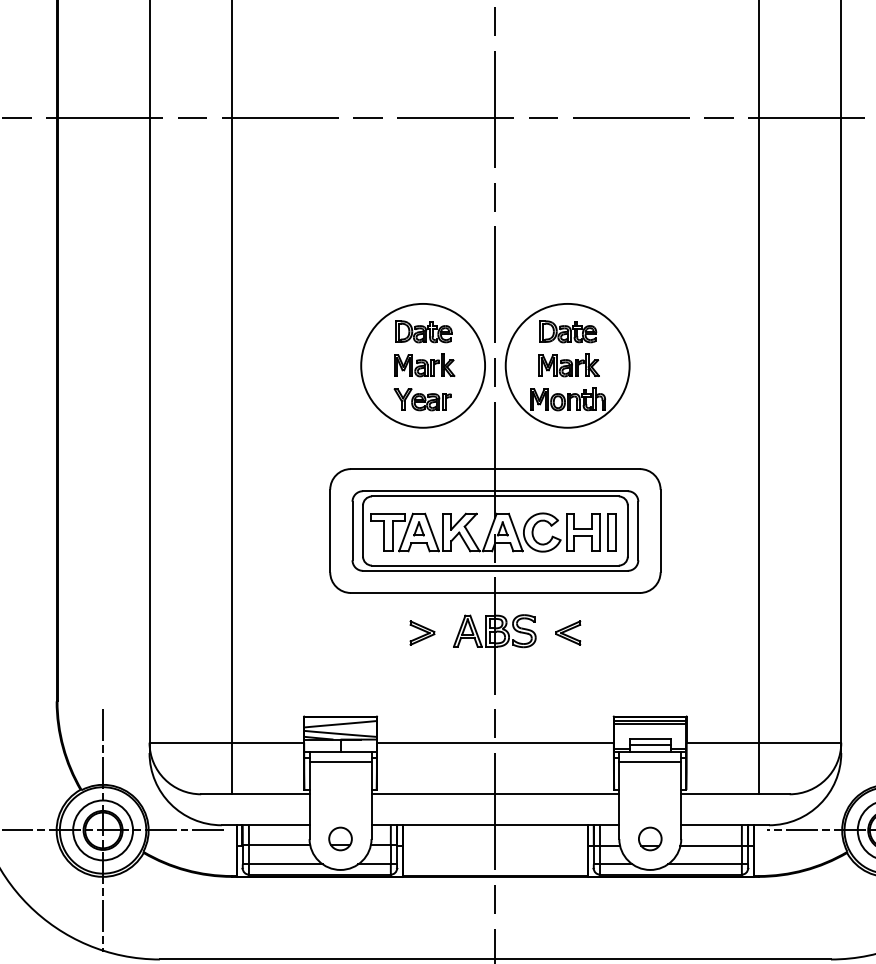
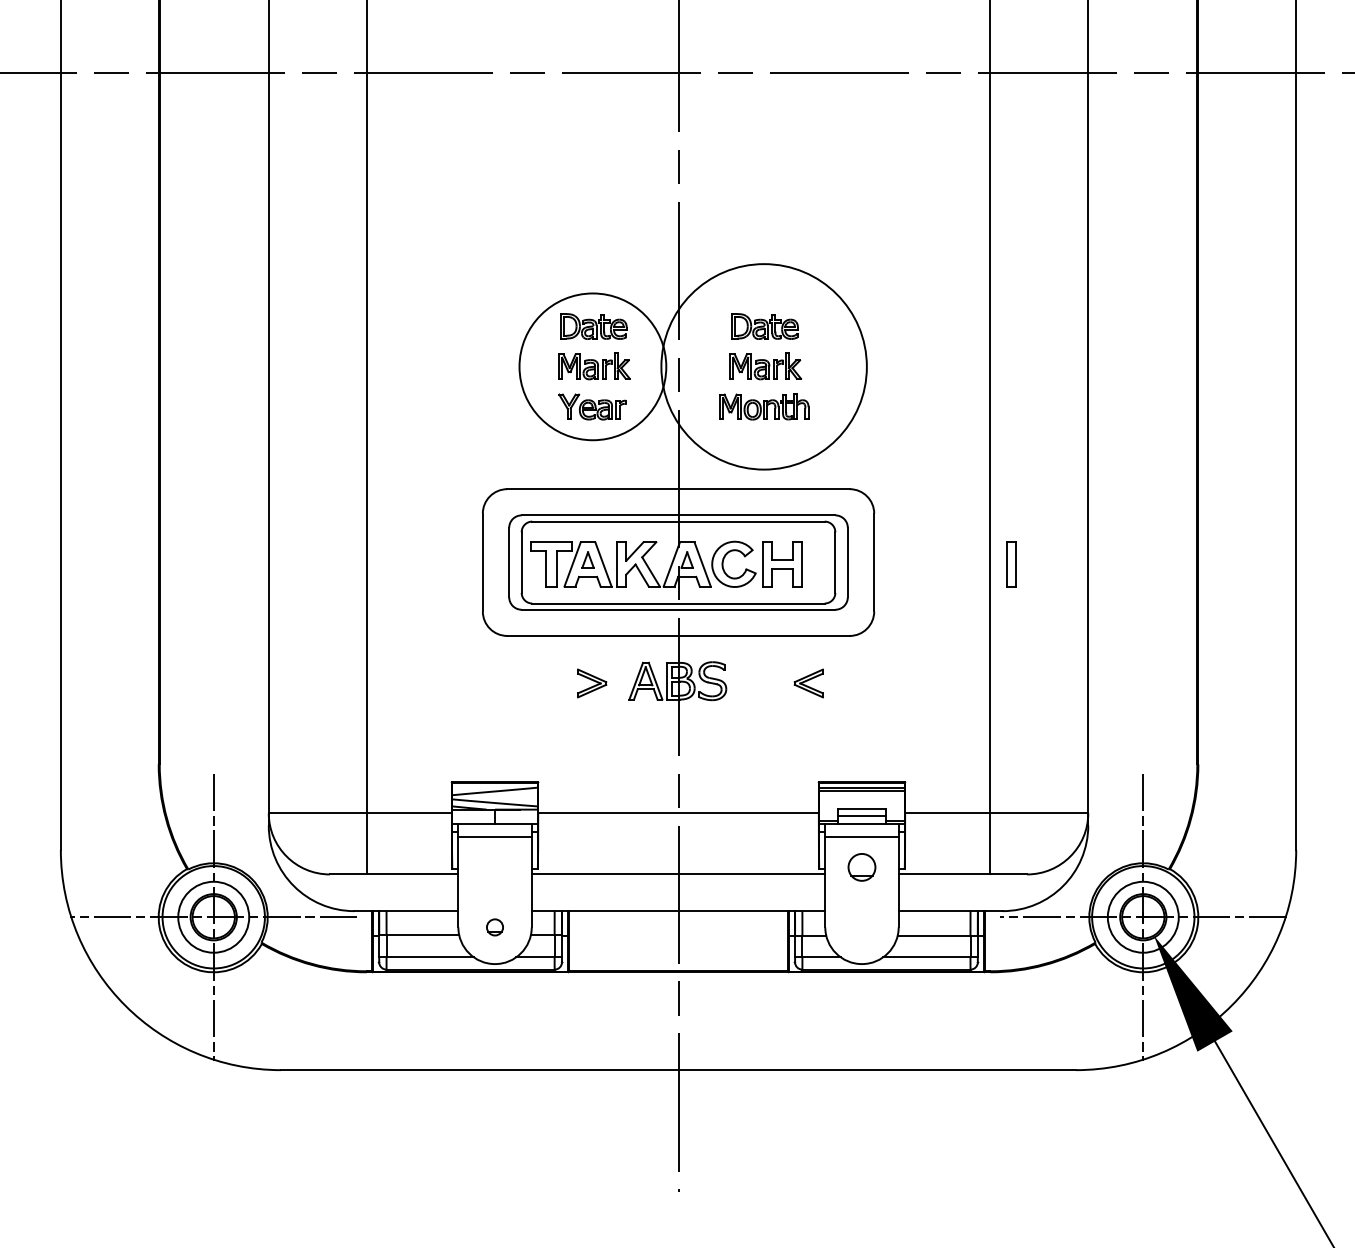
circle: (567, 365) -> (763, 366), size x1.4
part: (611, 532) -> (1011, 564), moved
part: (567, 633) -> (808, 683), moved
part: (340, 839) -> (494, 927), size x0.6
part: (649, 839) -> (861, 867), moved

